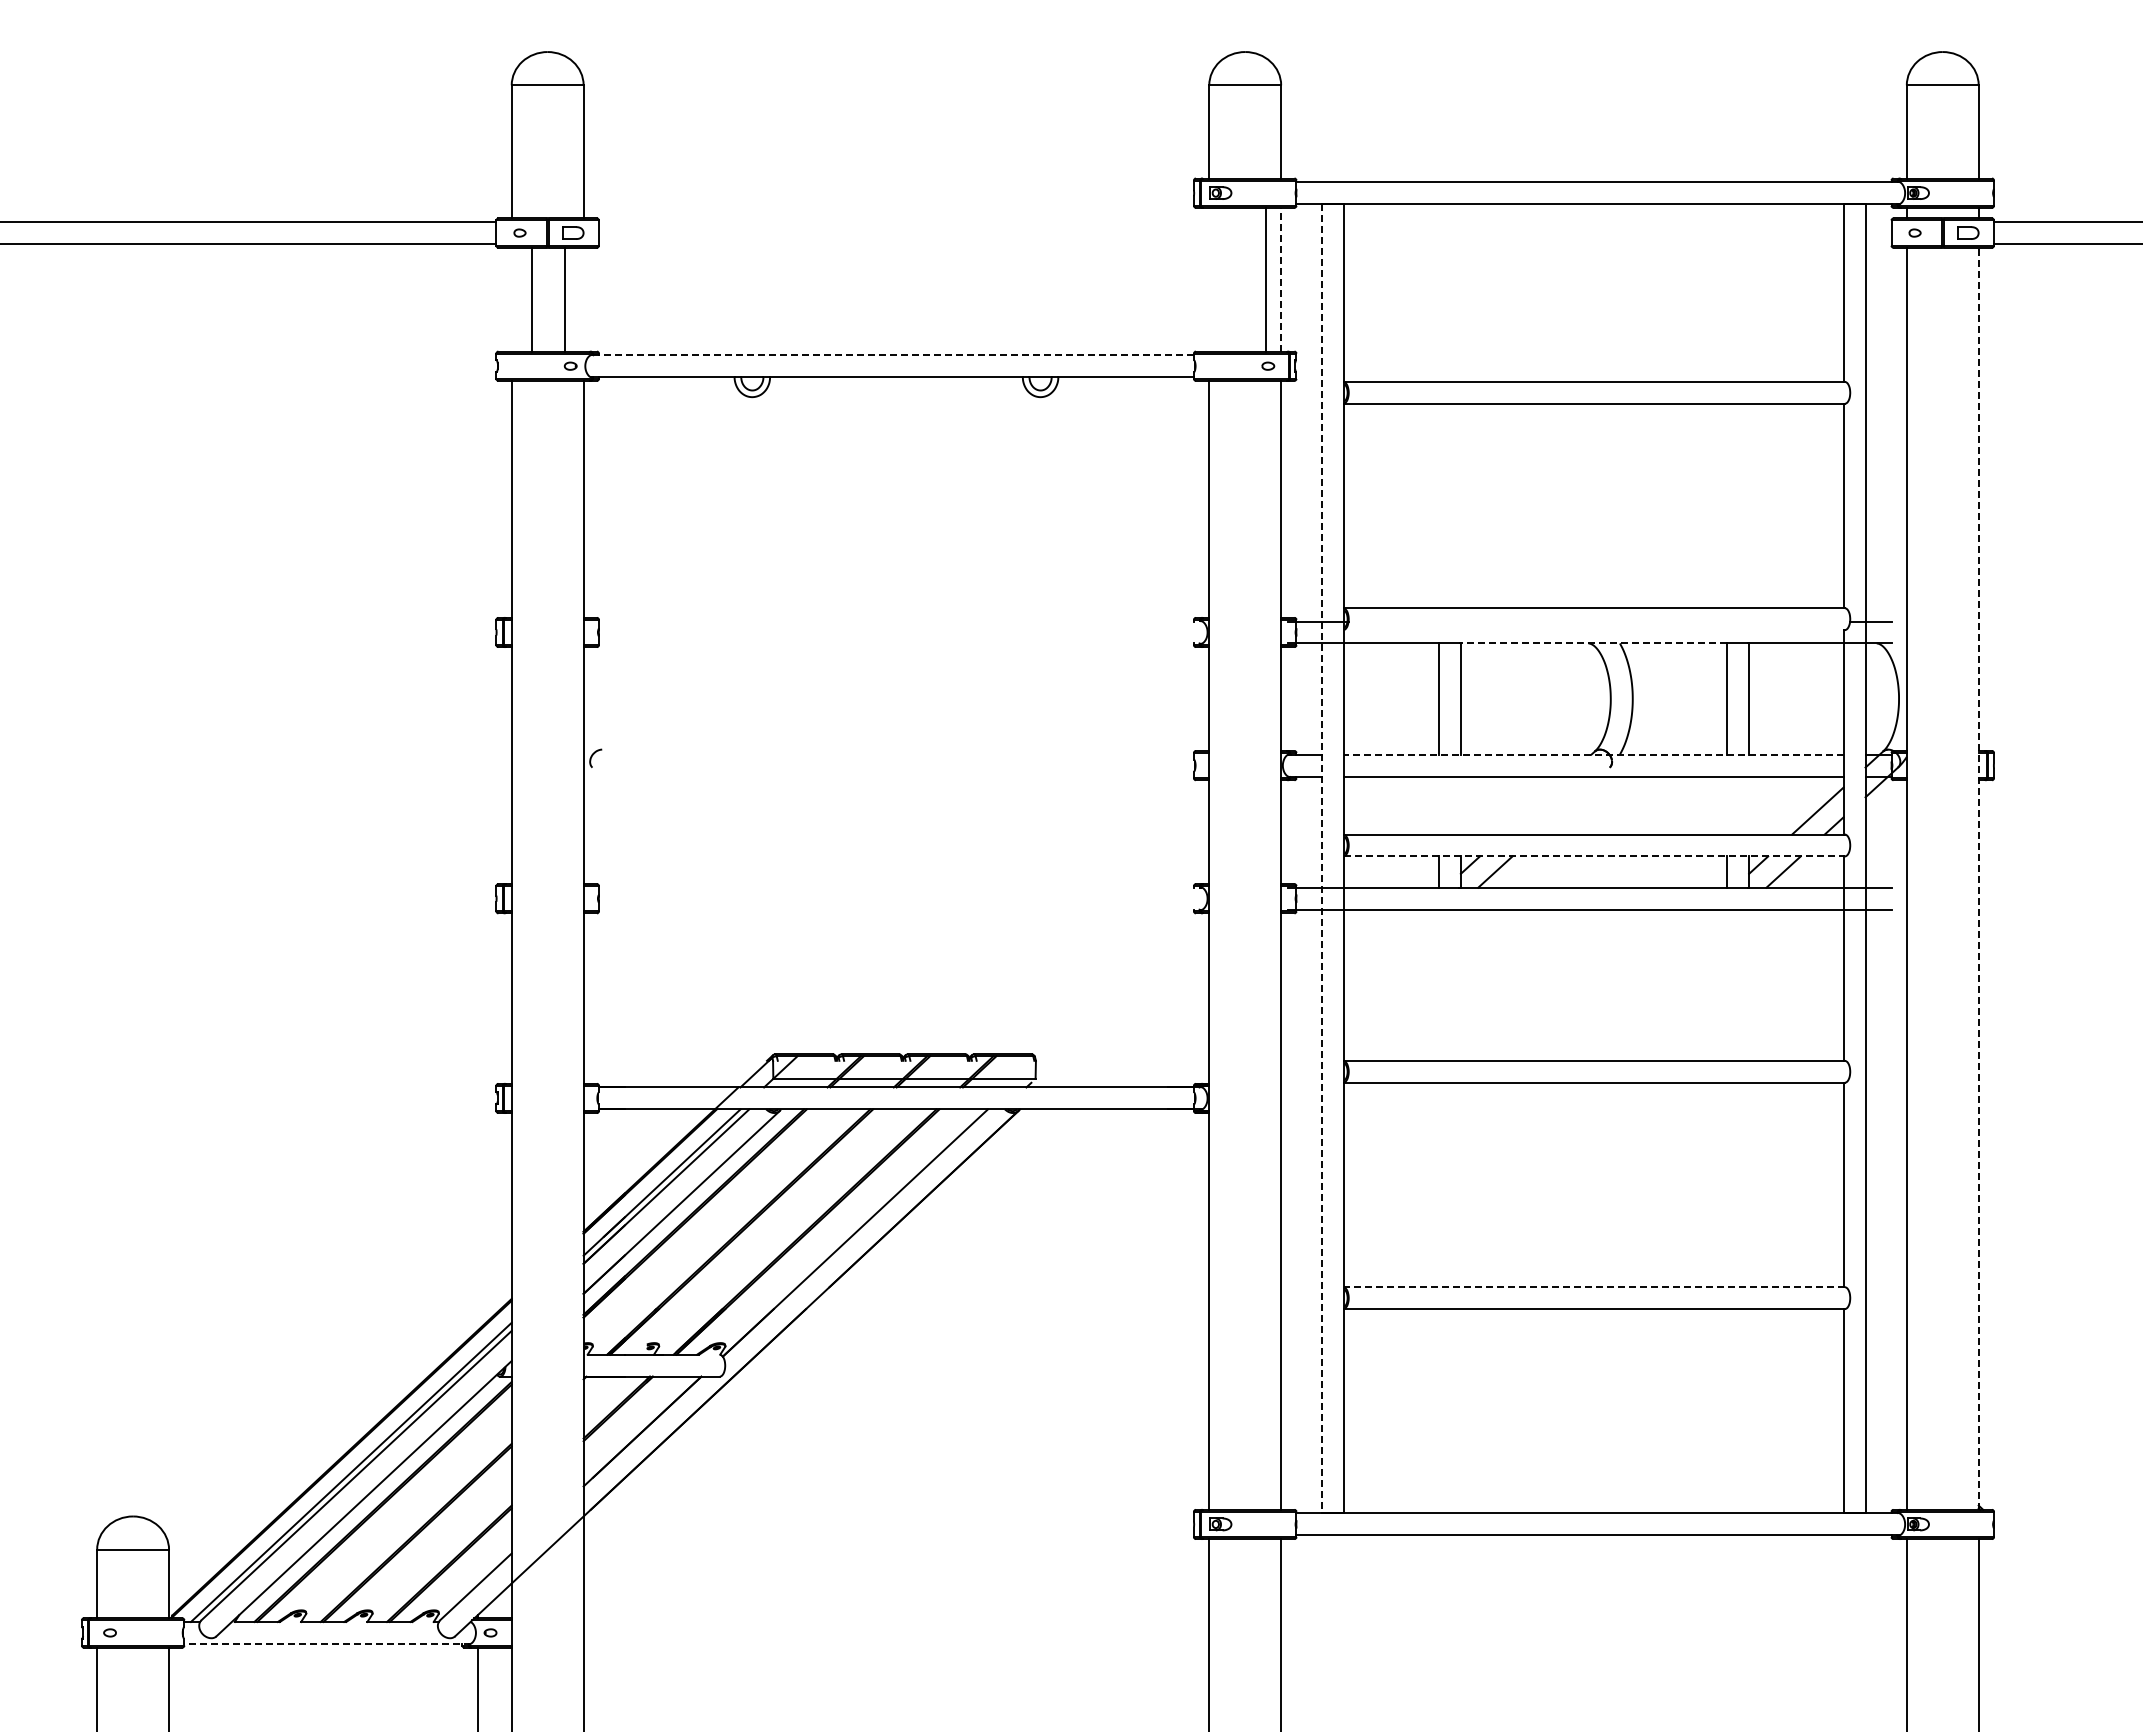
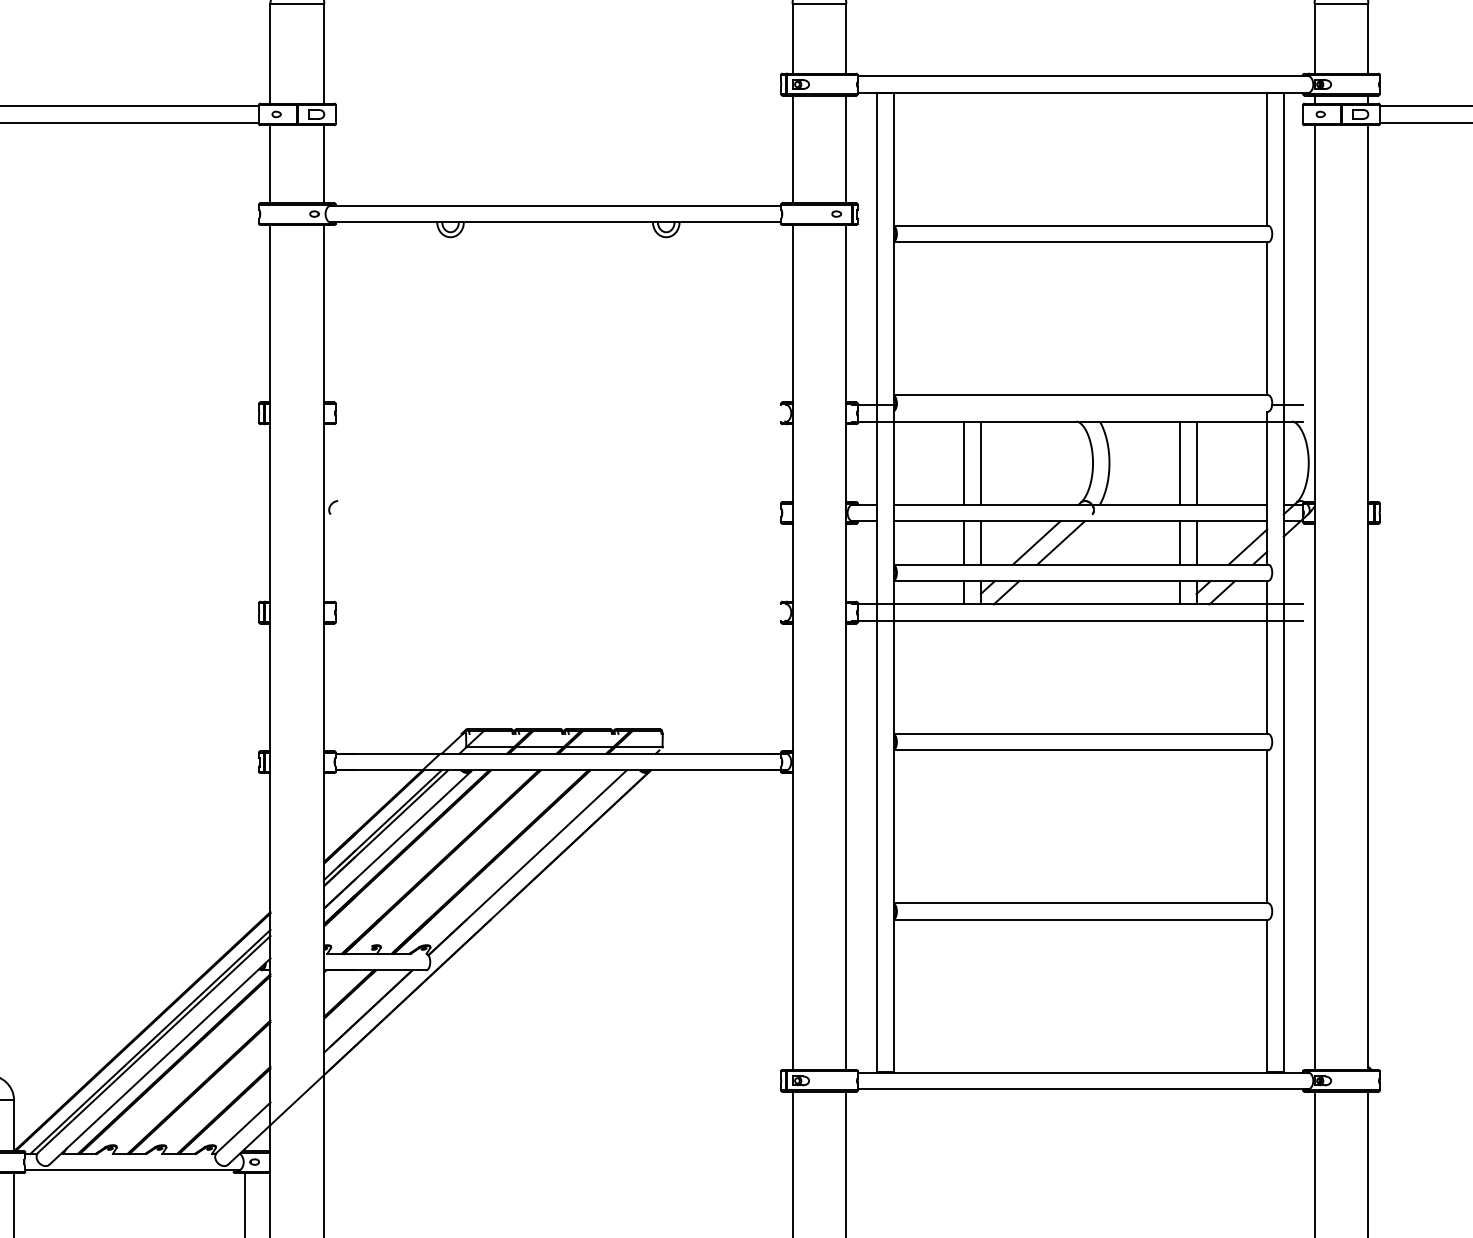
line: (1266, 279) -> (792, 149), moved
line: (1281, 279) -> (846, 149), dashed -> solid
line: (531, 299) -> (324, 164), moved
line: (564, 299) -> (270, 164), moved
line: (892, 355) -> (555, 206), dashed -> solid
line: (1593, 643) -> (1080, 421), dashed -> solid
line: (1593, 754) -> (1080, 504), dashed -> solid
line: (1438, 805) -> (964, 542), added
line: (1460, 805) -> (980, 542), added
line: (1535, 805) -> (1036, 542), added
line: (1568, 805) -> (1061, 542), added
line: (1727, 805) -> (1180, 542), added
line: (1749, 805) -> (1196, 542), added
line: (1595, 856) -> (1081, 581), dashed -> solid
line: (1322, 859) -> (877, 583), dashed -> solid
line: (1978, 878) -> (1368, 597), dashed -> solid
line: (1594, 1287) -> (1080, 903), dashed -> solid
line: (326, 1643) -> (131, 1170), dashed -> solid

